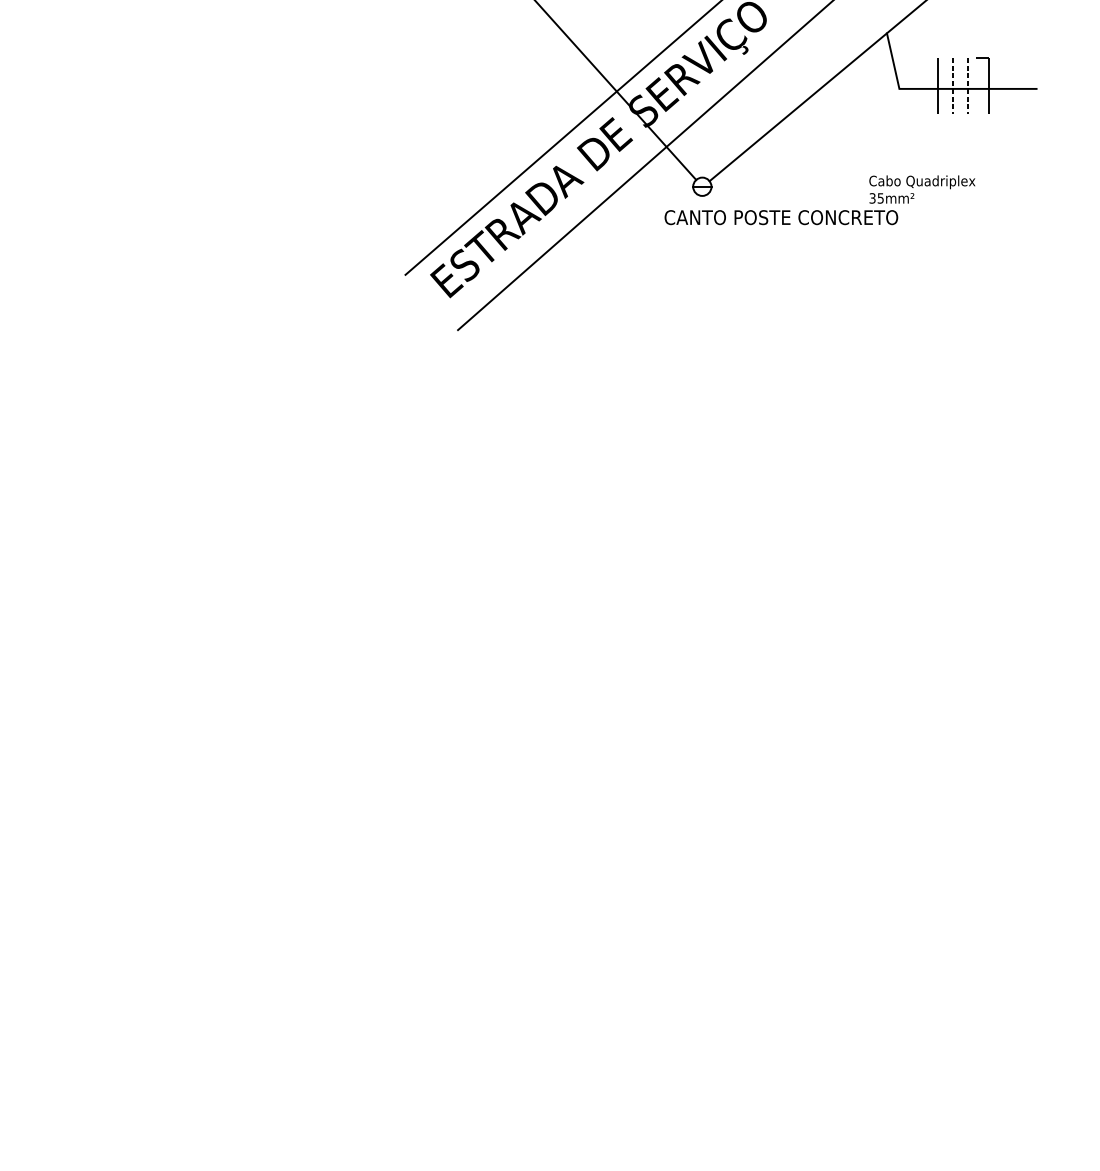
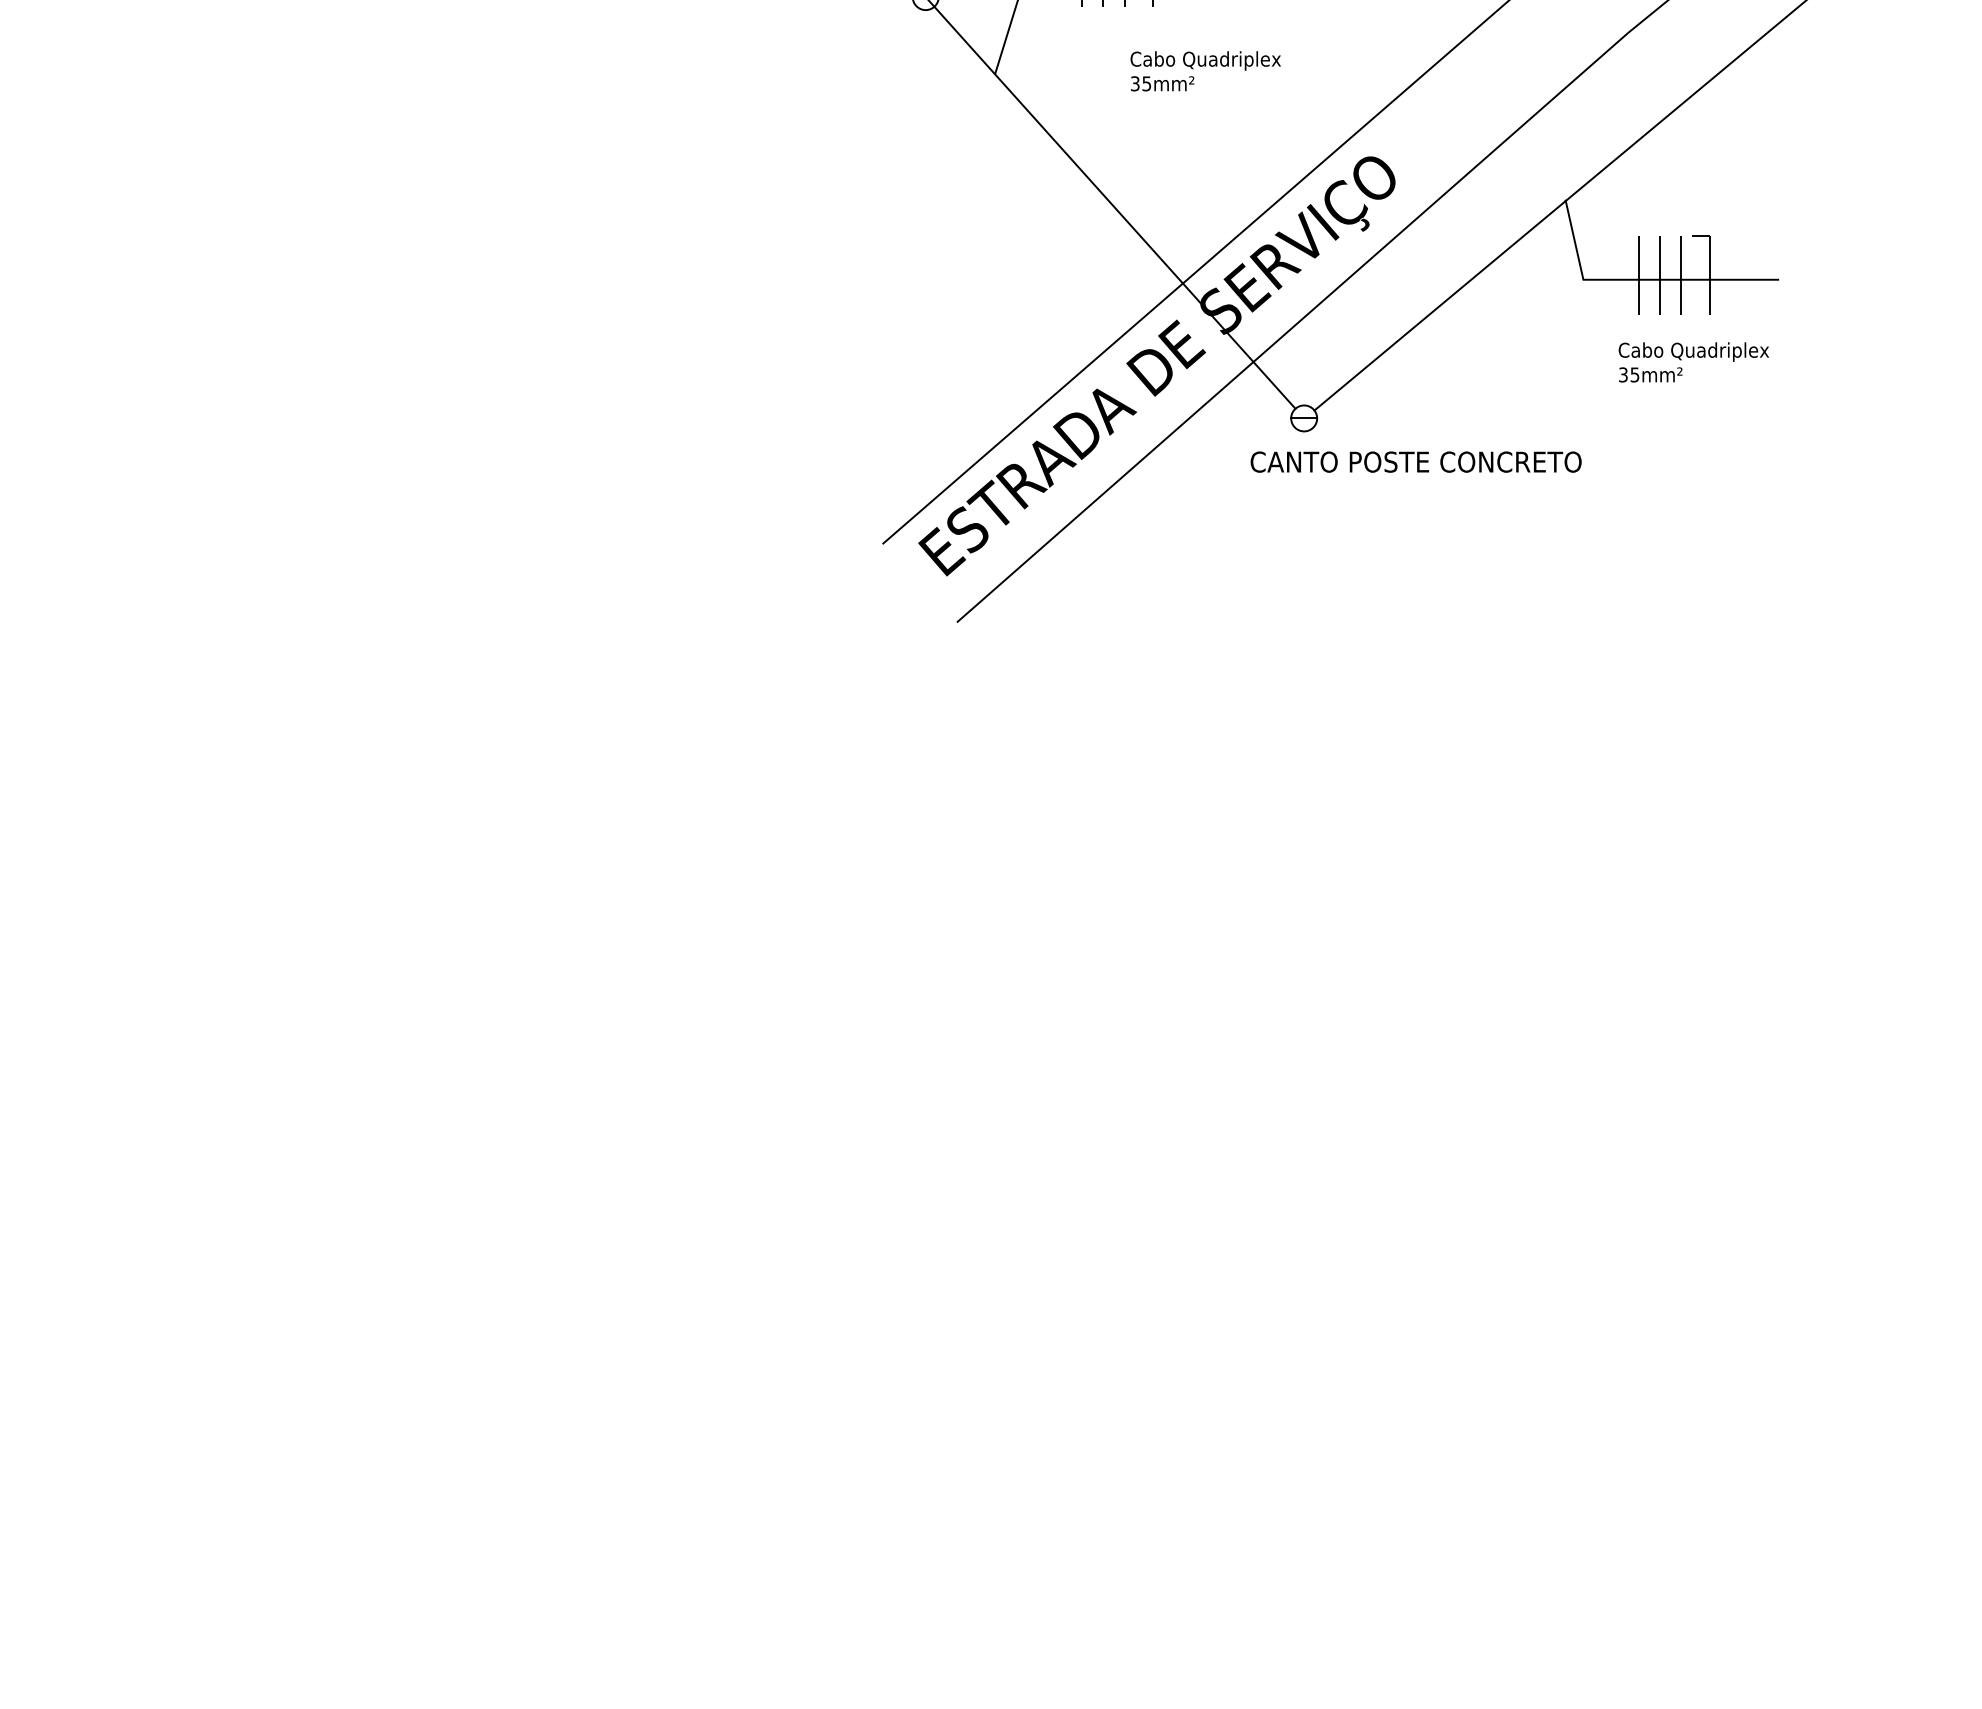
line: (953, 85) -> (1659, 275), dashed -> solid
line: (968, 85) -> (1681, 275), dashed -> solid
text: (922, 189) -> (1693, 362), moved

